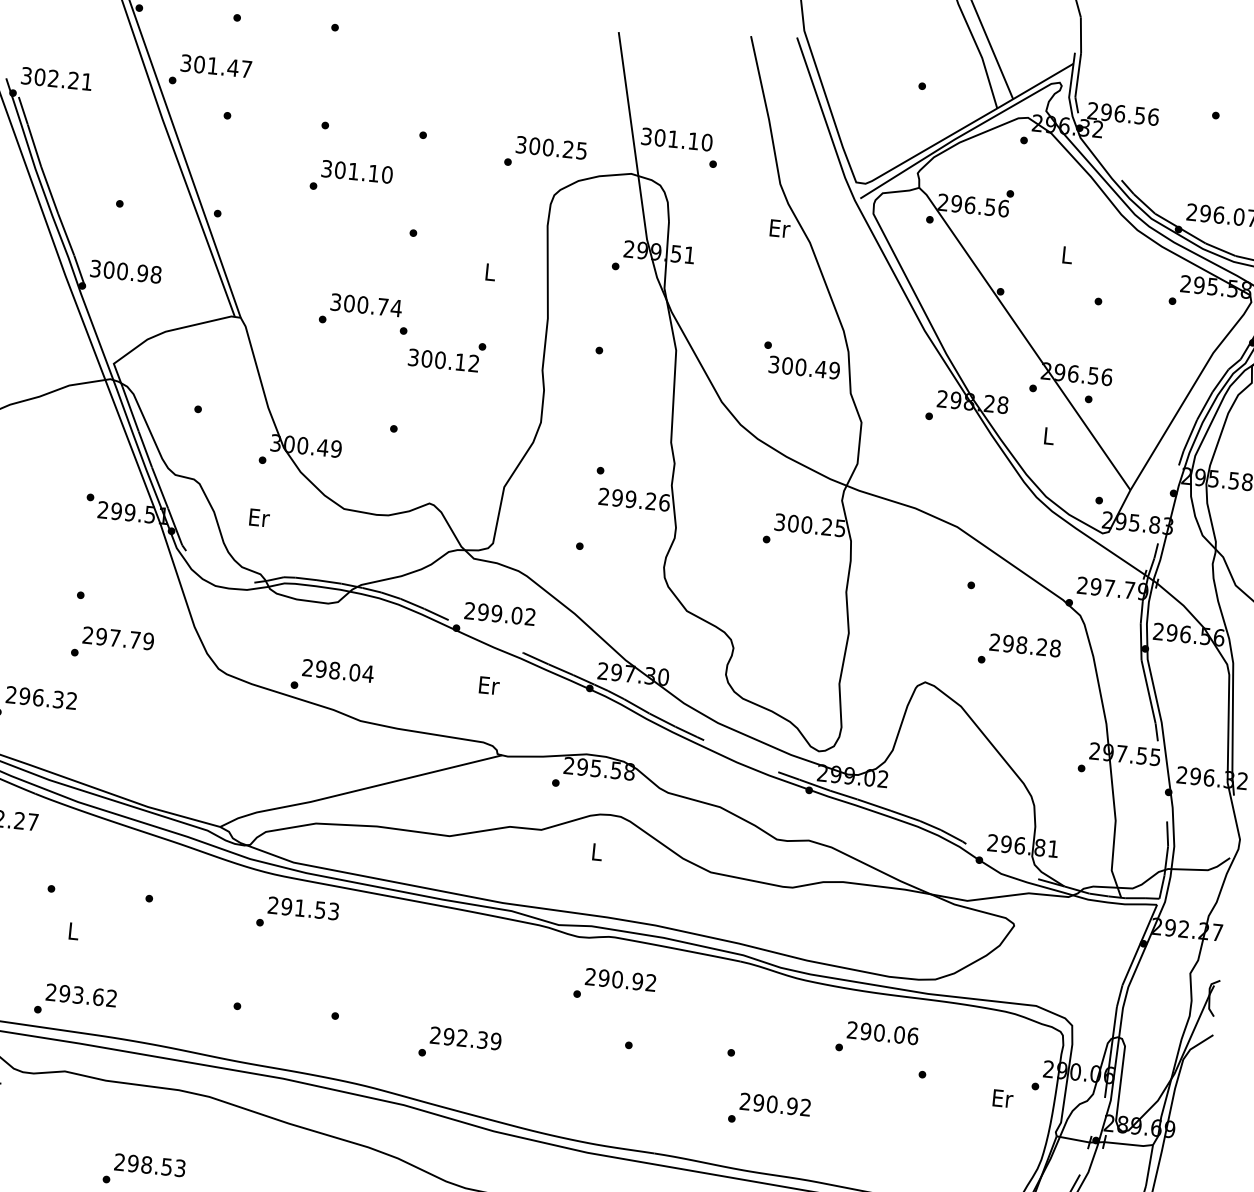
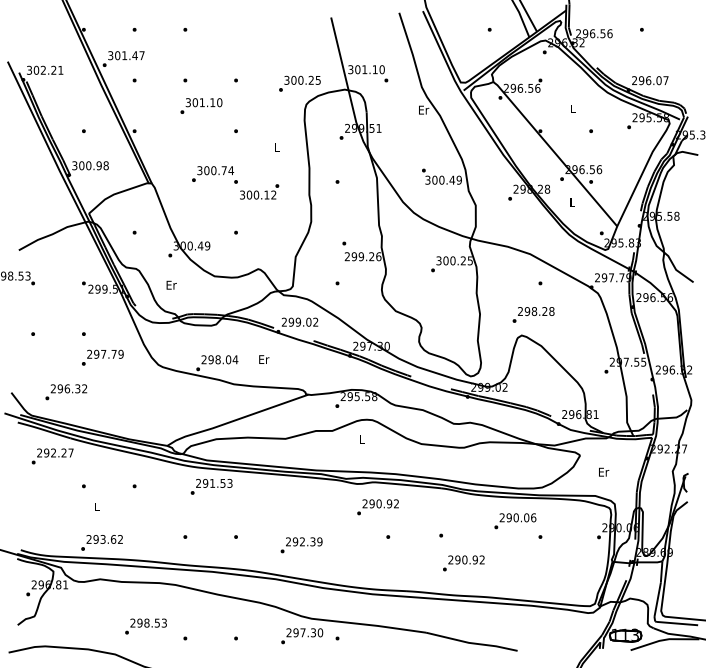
text: (1019, 650) -> (533, 314), moved
text: (489, 685) -> (264, 359), moved
text: (1004, 1097) -> (604, 471), moved

